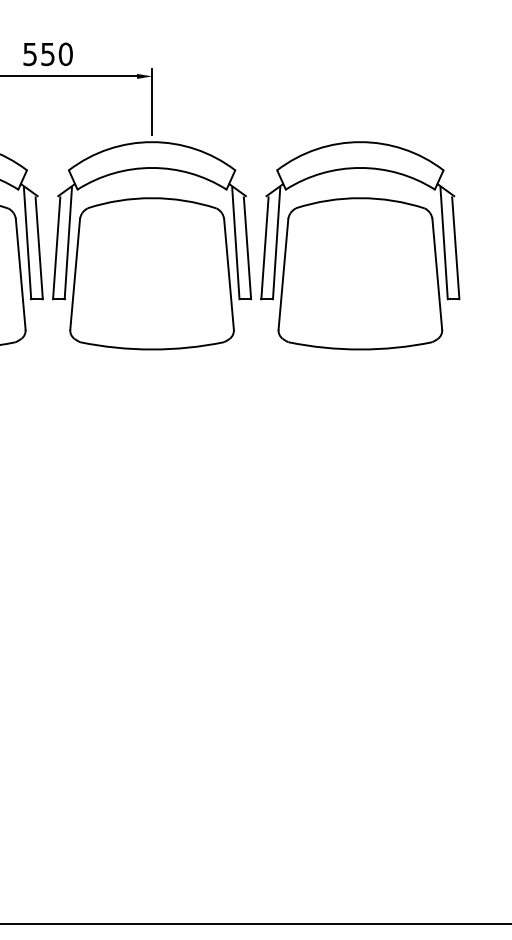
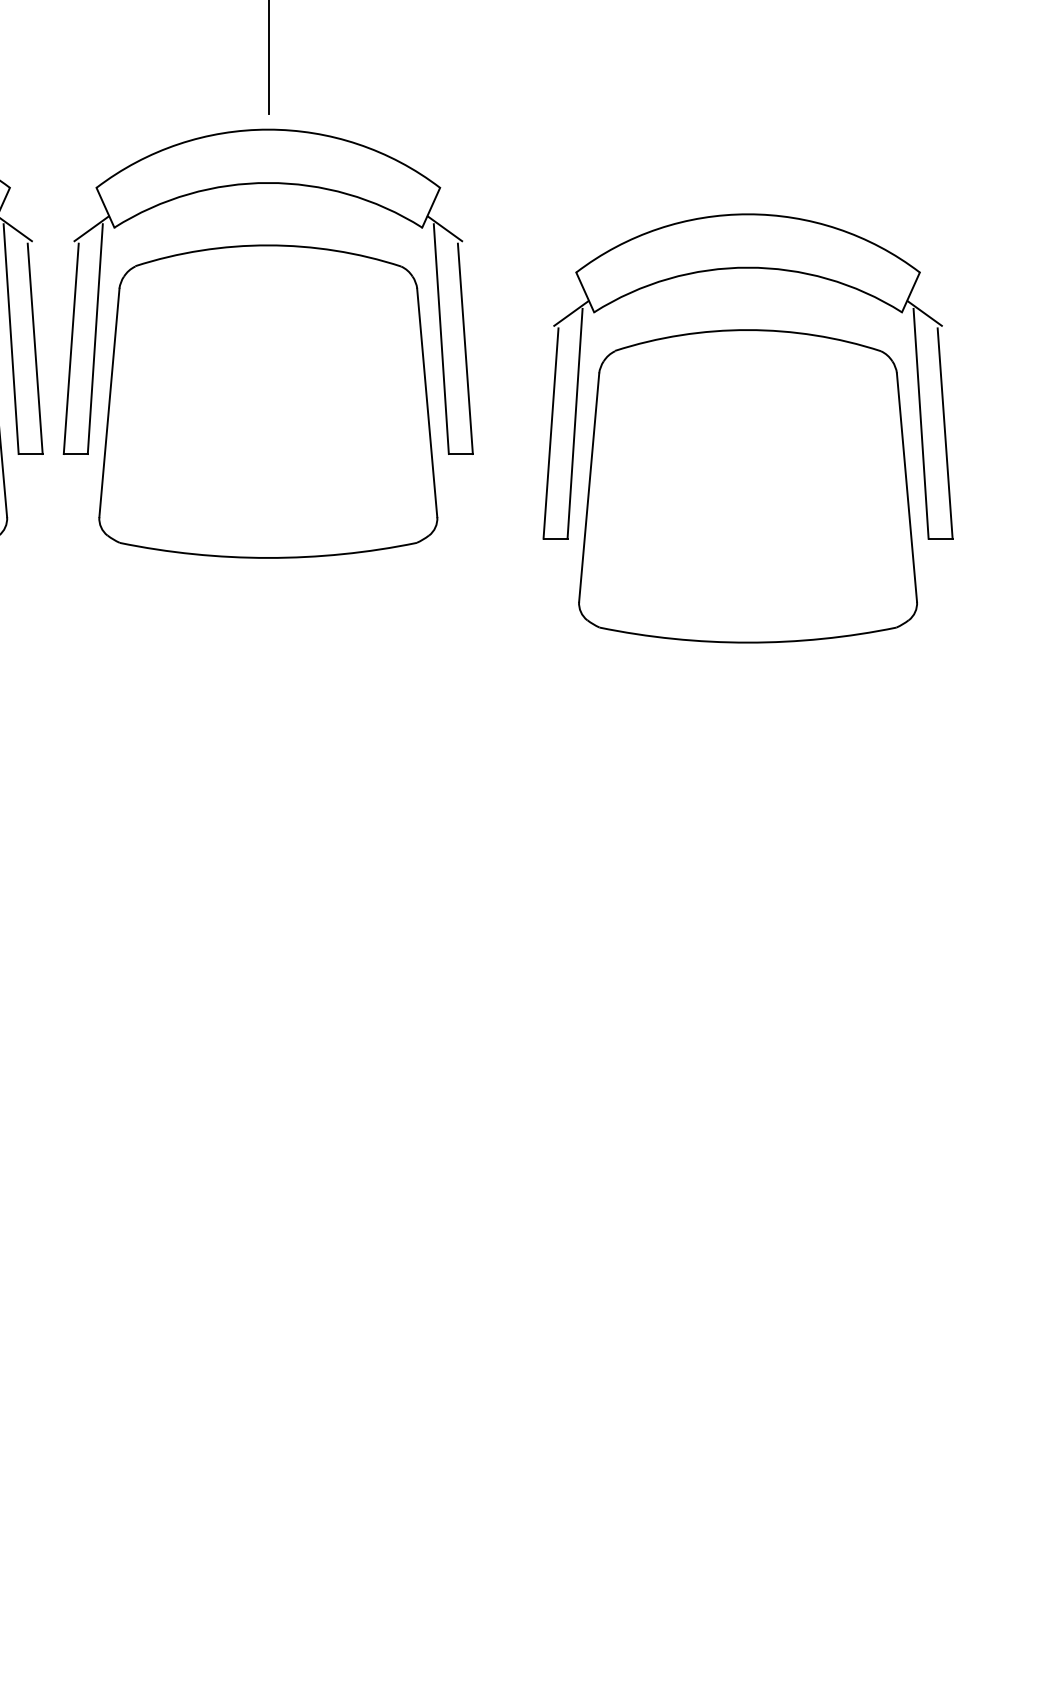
part: (360, 245) -> (748, 427), moved

